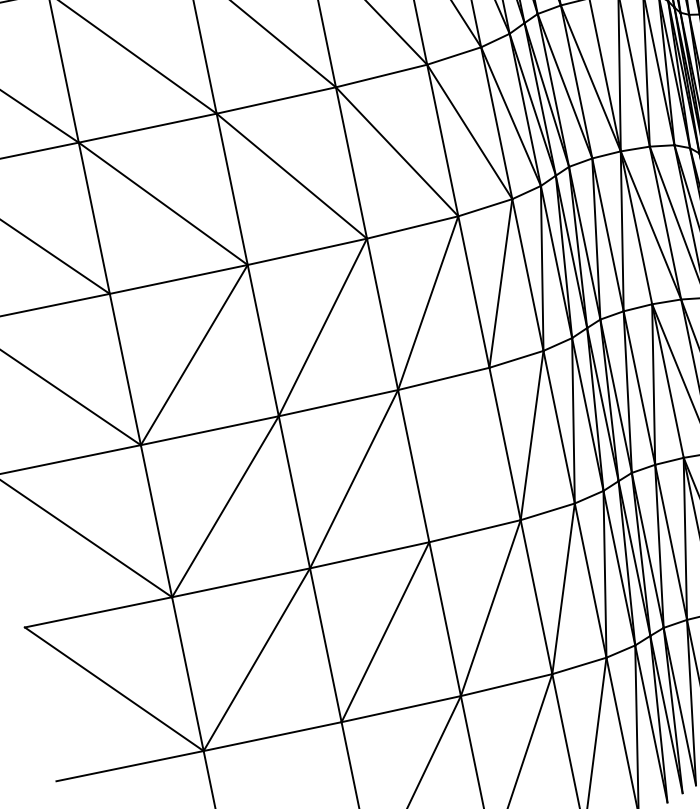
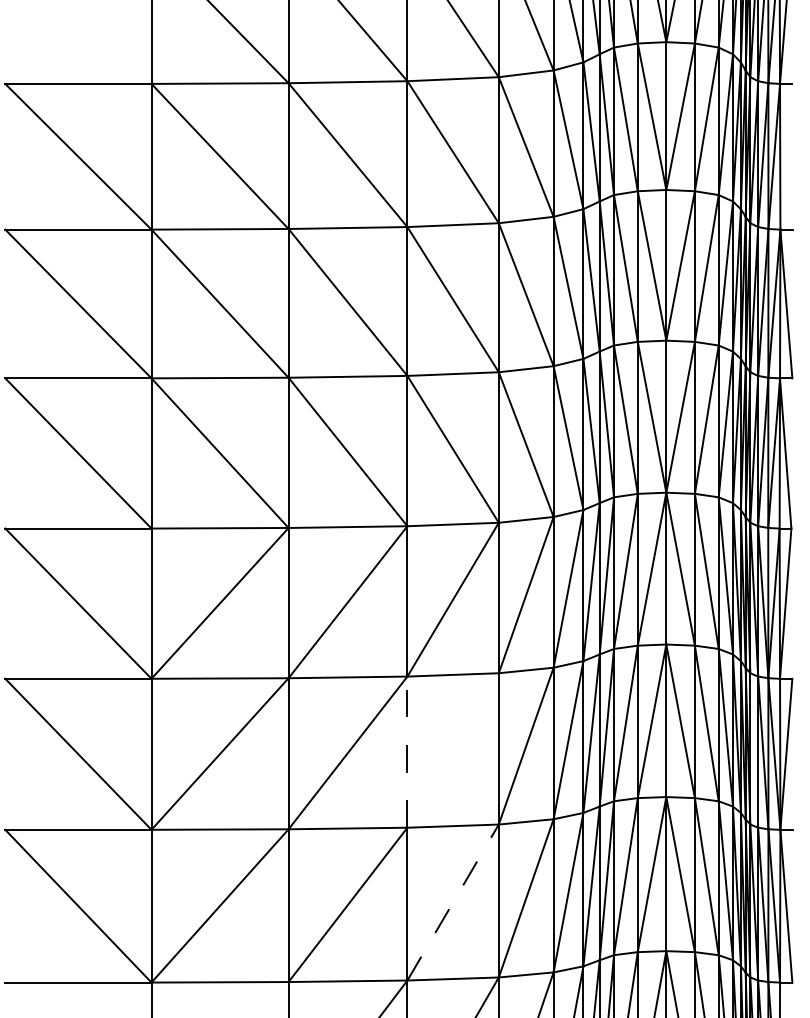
line: (413, 466) -> (407, 752), solid -> dashed
line: (491, 608) -> (453, 902), solid -> dashed

